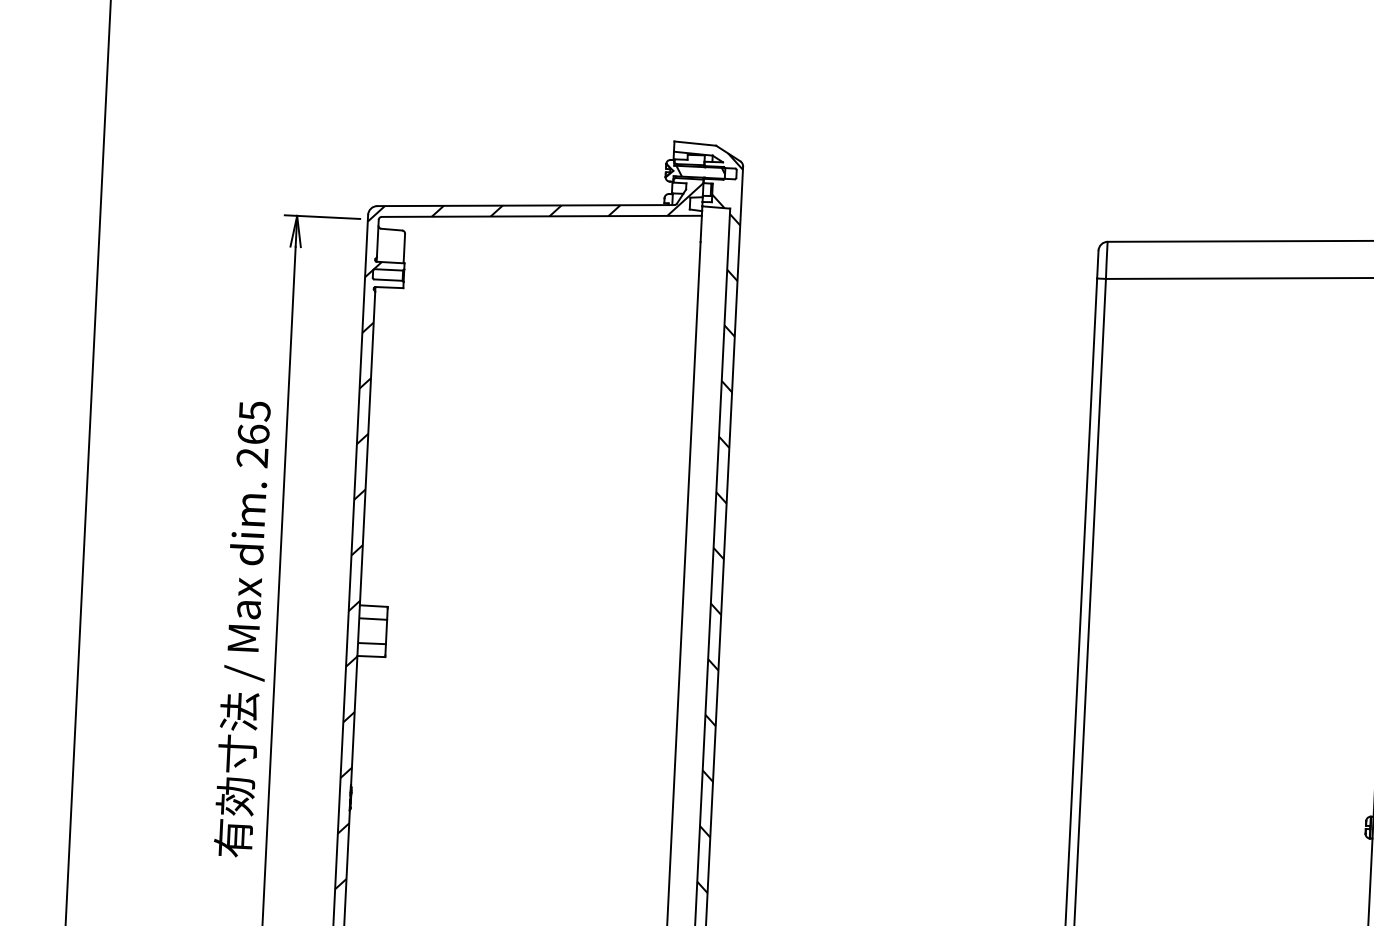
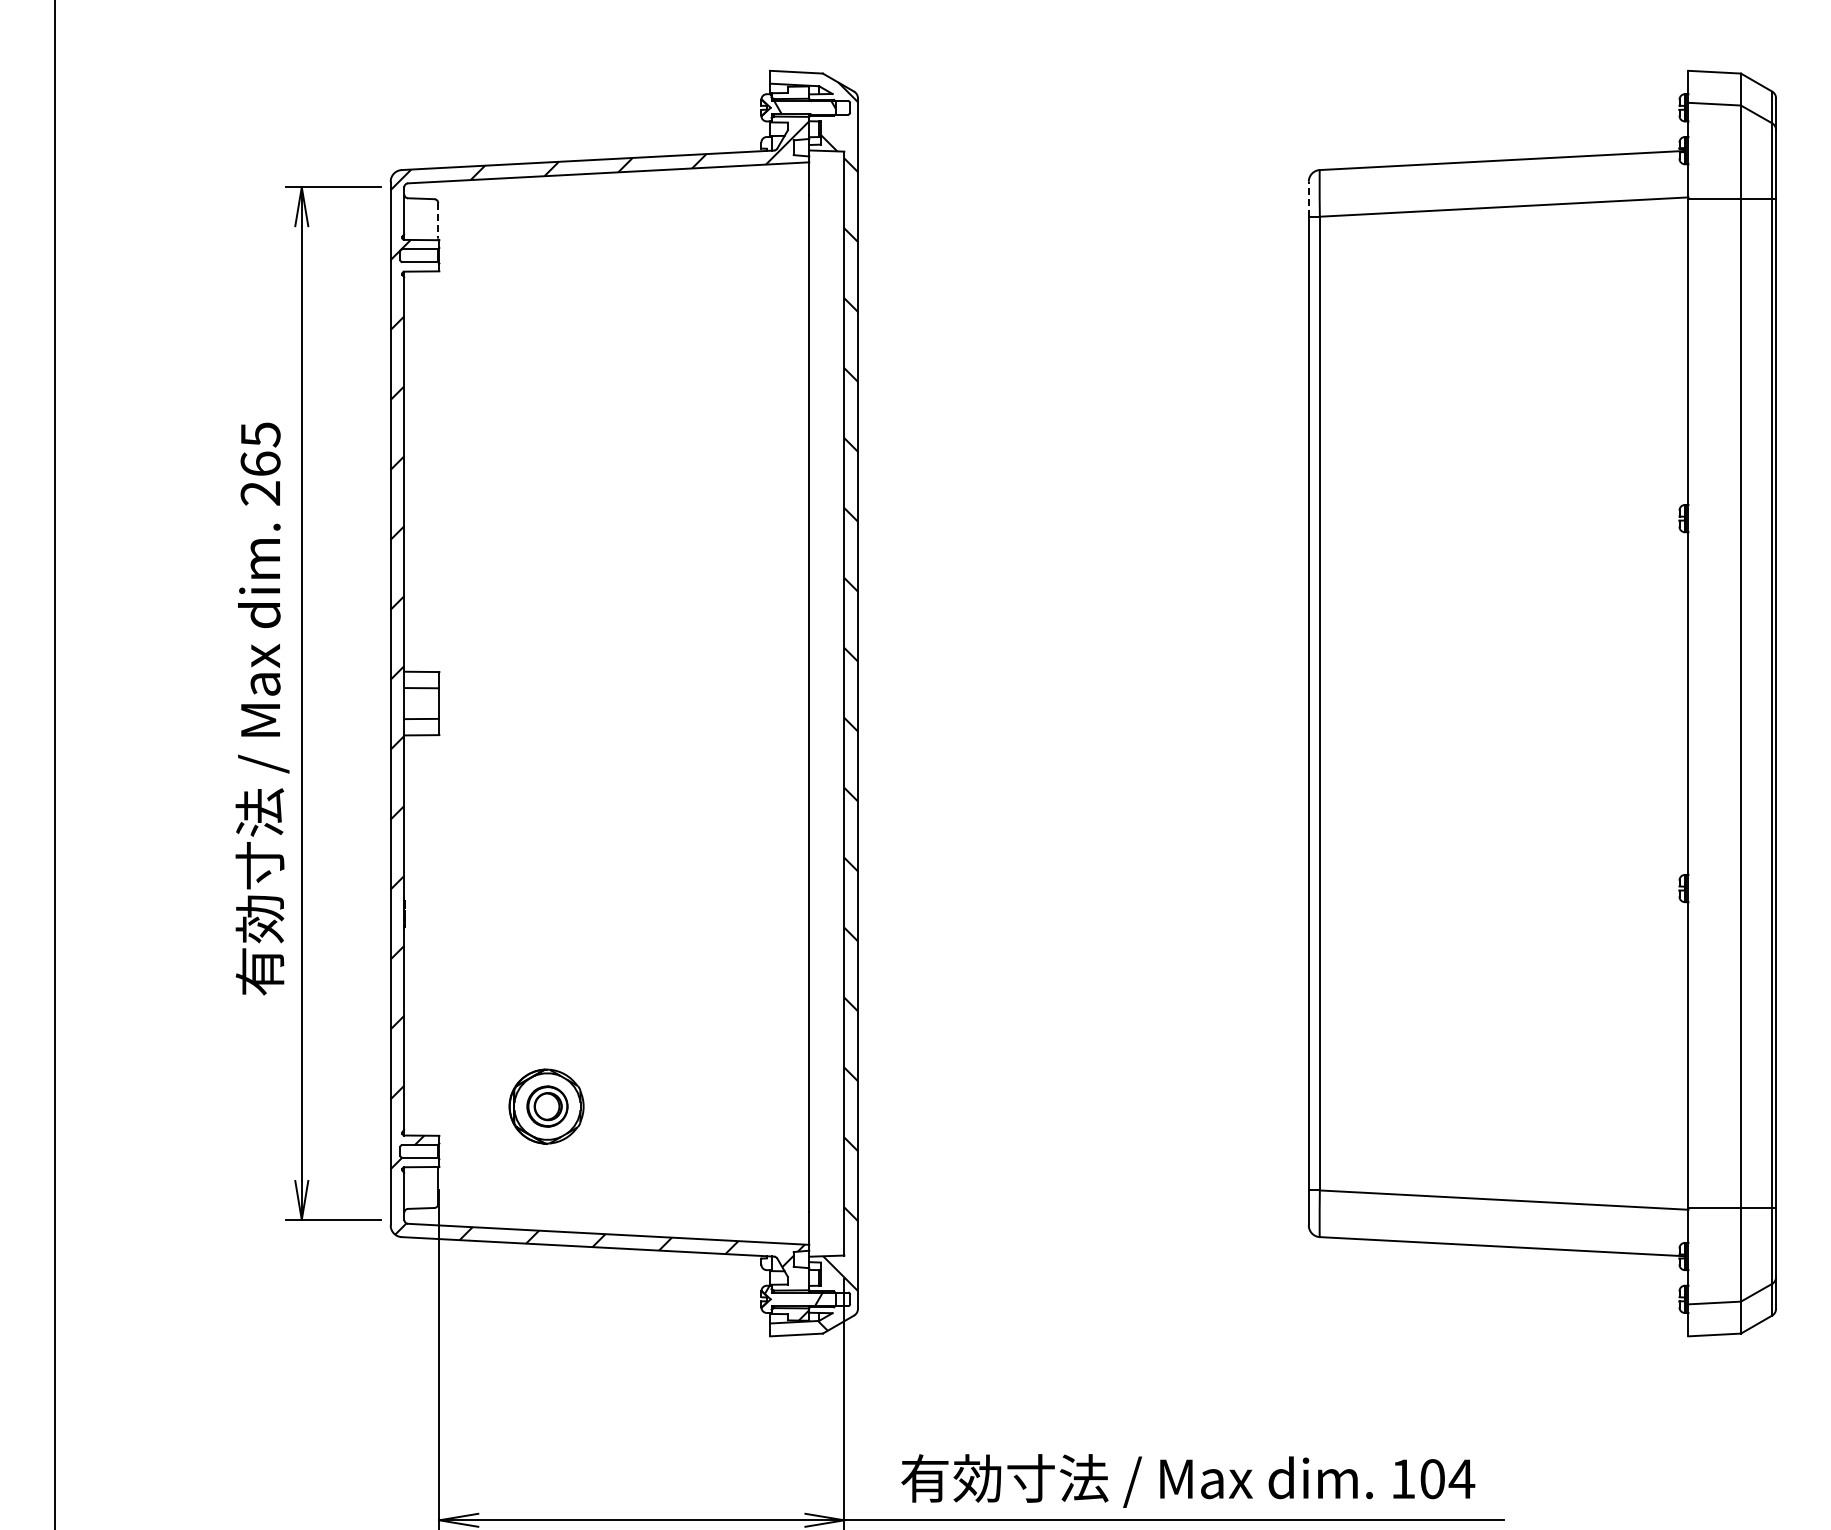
line: (404, 247) -> (438, 220), solid -> dashed
line: (1097, 263) -> (1308, 198), solid -> dashed

